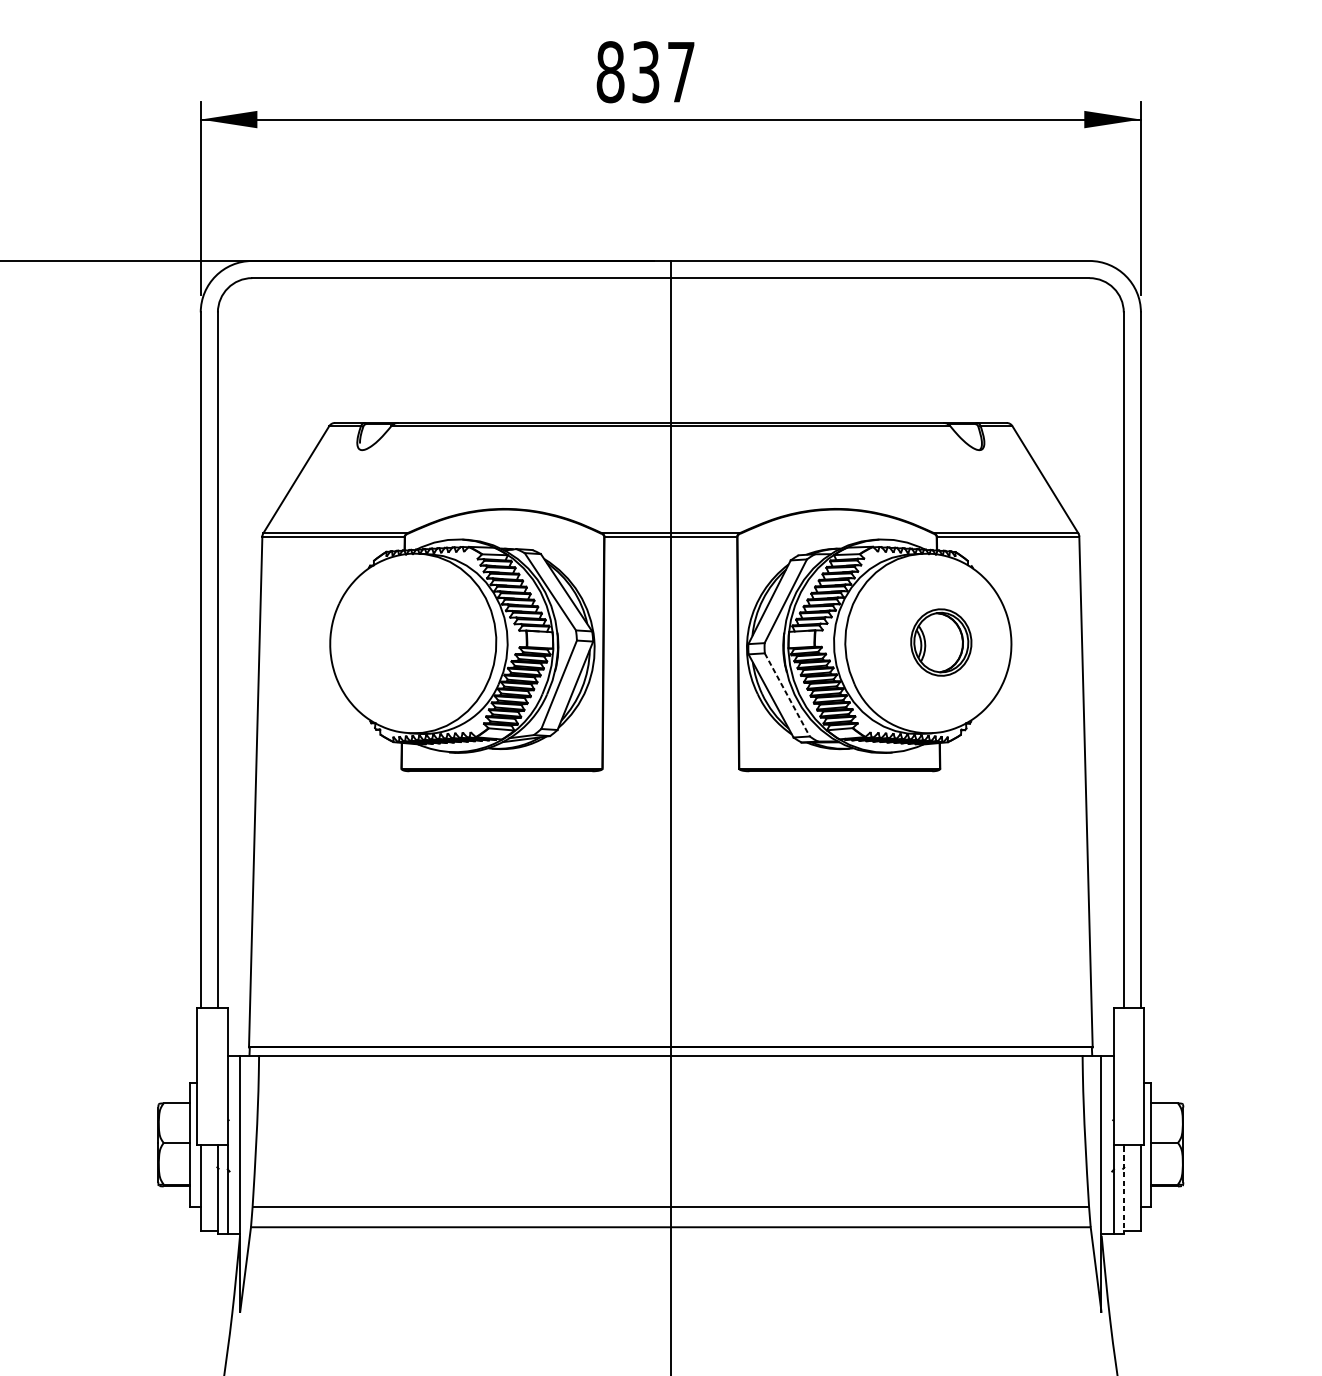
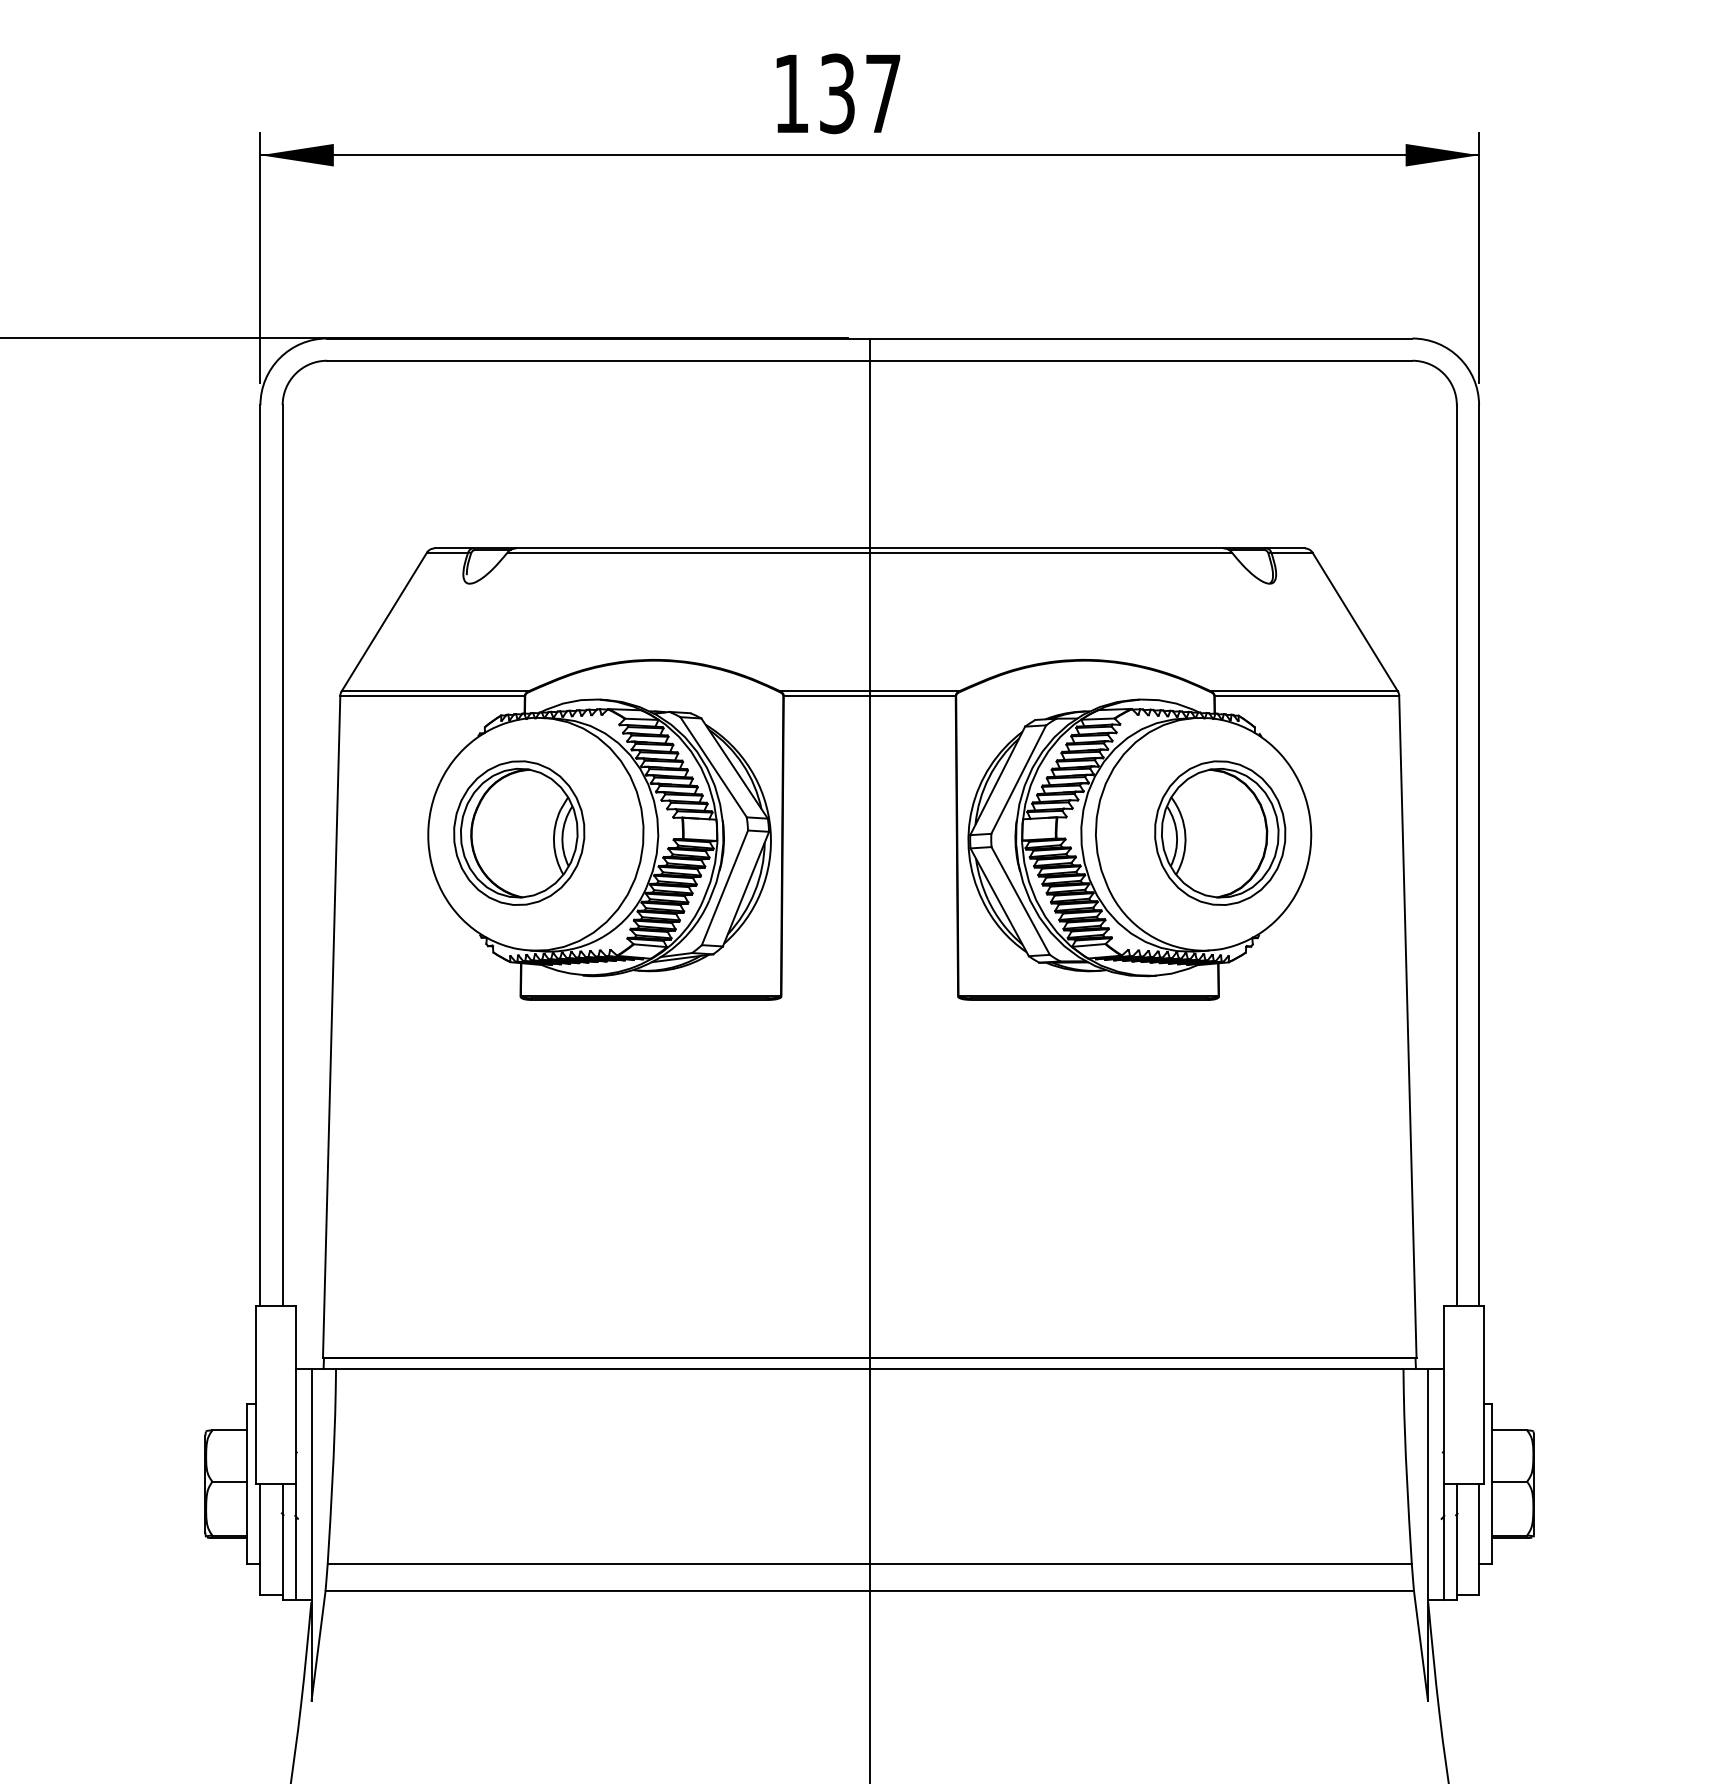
text: (610, 71) -> (791, 93), 837 -> 137
part: (400, 642) -> (519, 832), added
part: (941, 642) -> (1220, 832), size x1.67
line: (787, 695) -> (1020, 901), dashed -> solid
line: (1123, 1190) -> (1456, 1543), dashed -> solid

